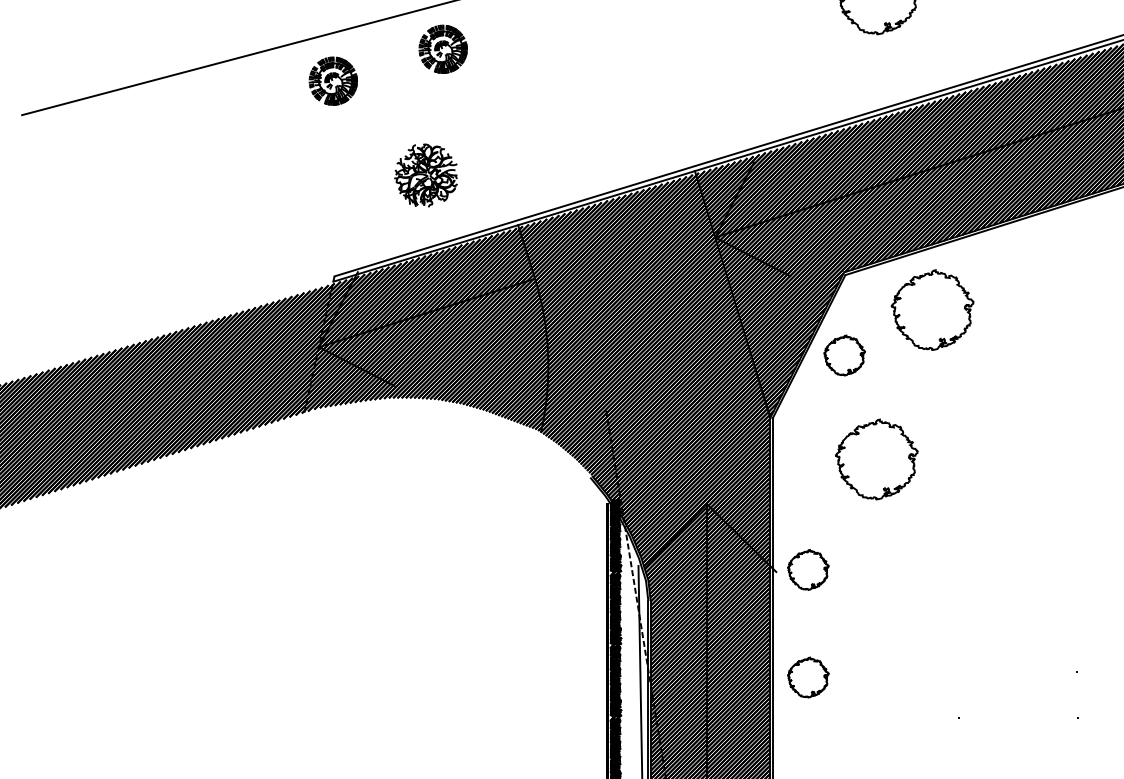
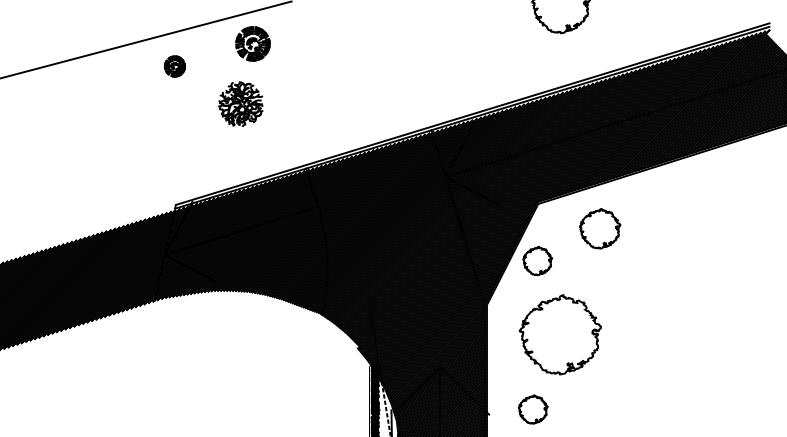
part: (332, 80) -> (174, 66), size x0.6
part: (425, 175) -> (240, 104), moved
part: (932, 309) -> (599, 228), size x0.7
part: (876, 459) -> (560, 334), size x1.4
part: (808, 569) -> (533, 409), moved

